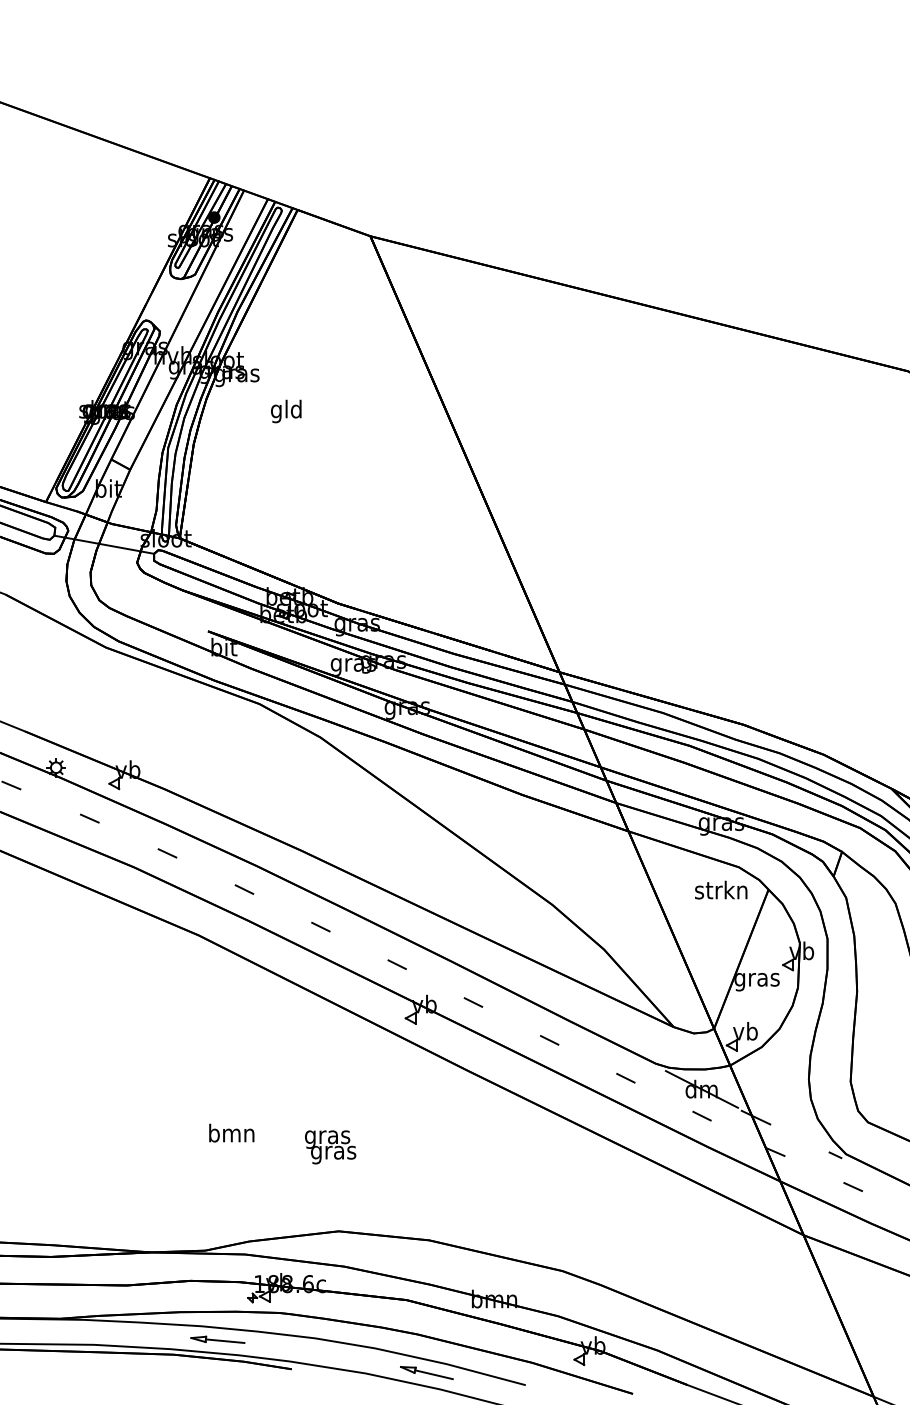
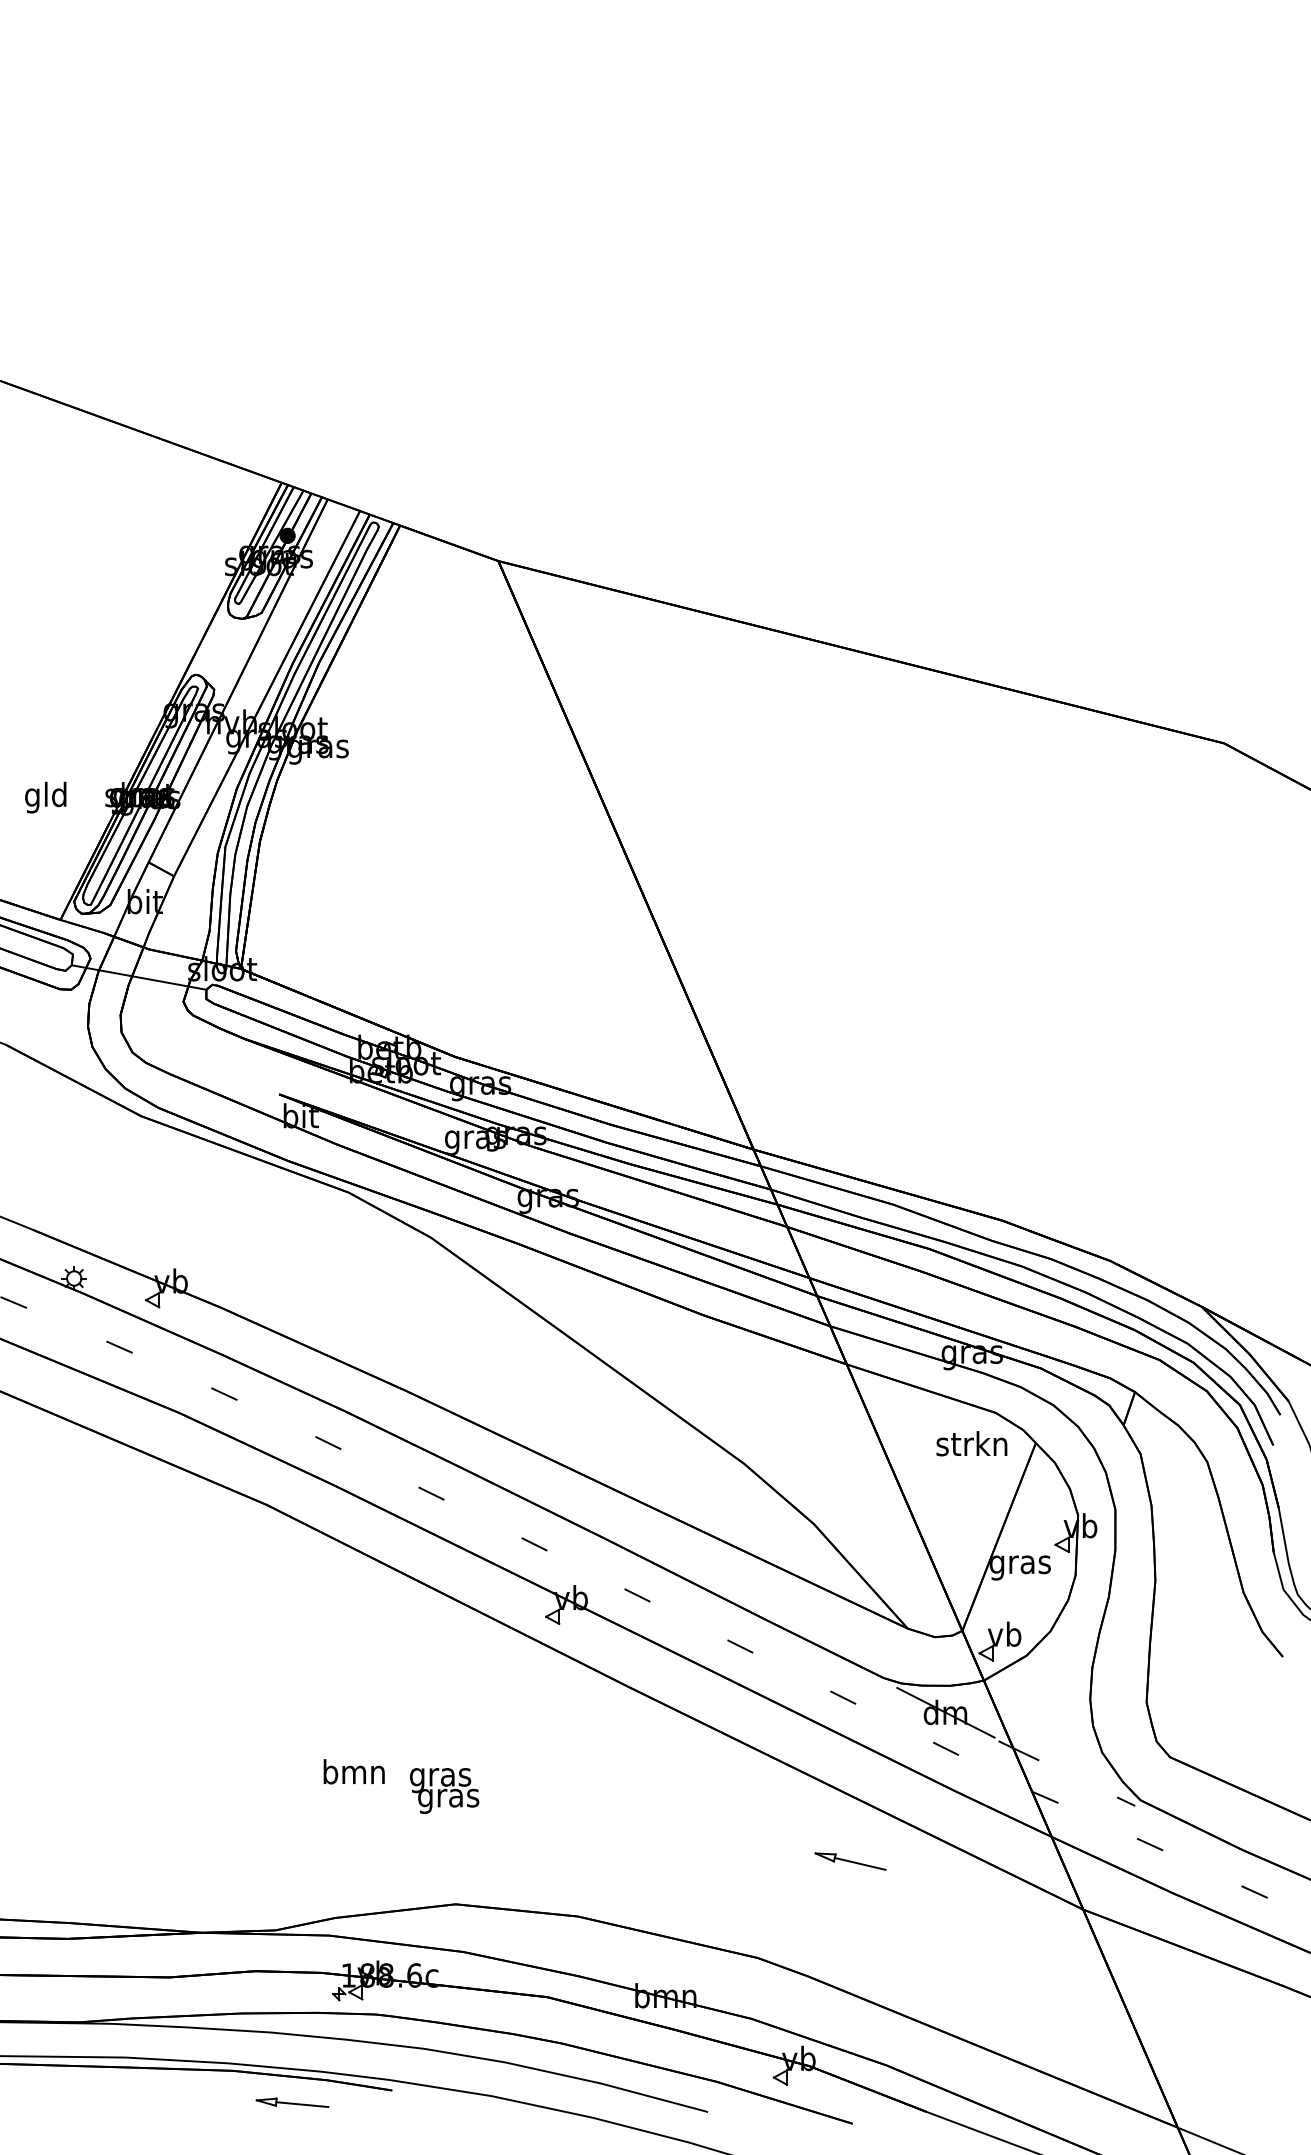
text: (286, 411) -> (45, 797), moved
text: (231, 1132) -> (353, 1771), moved
part: (217, 1339) -> (292, 2102), moved
part: (426, 1372) -> (850, 1861), moved

